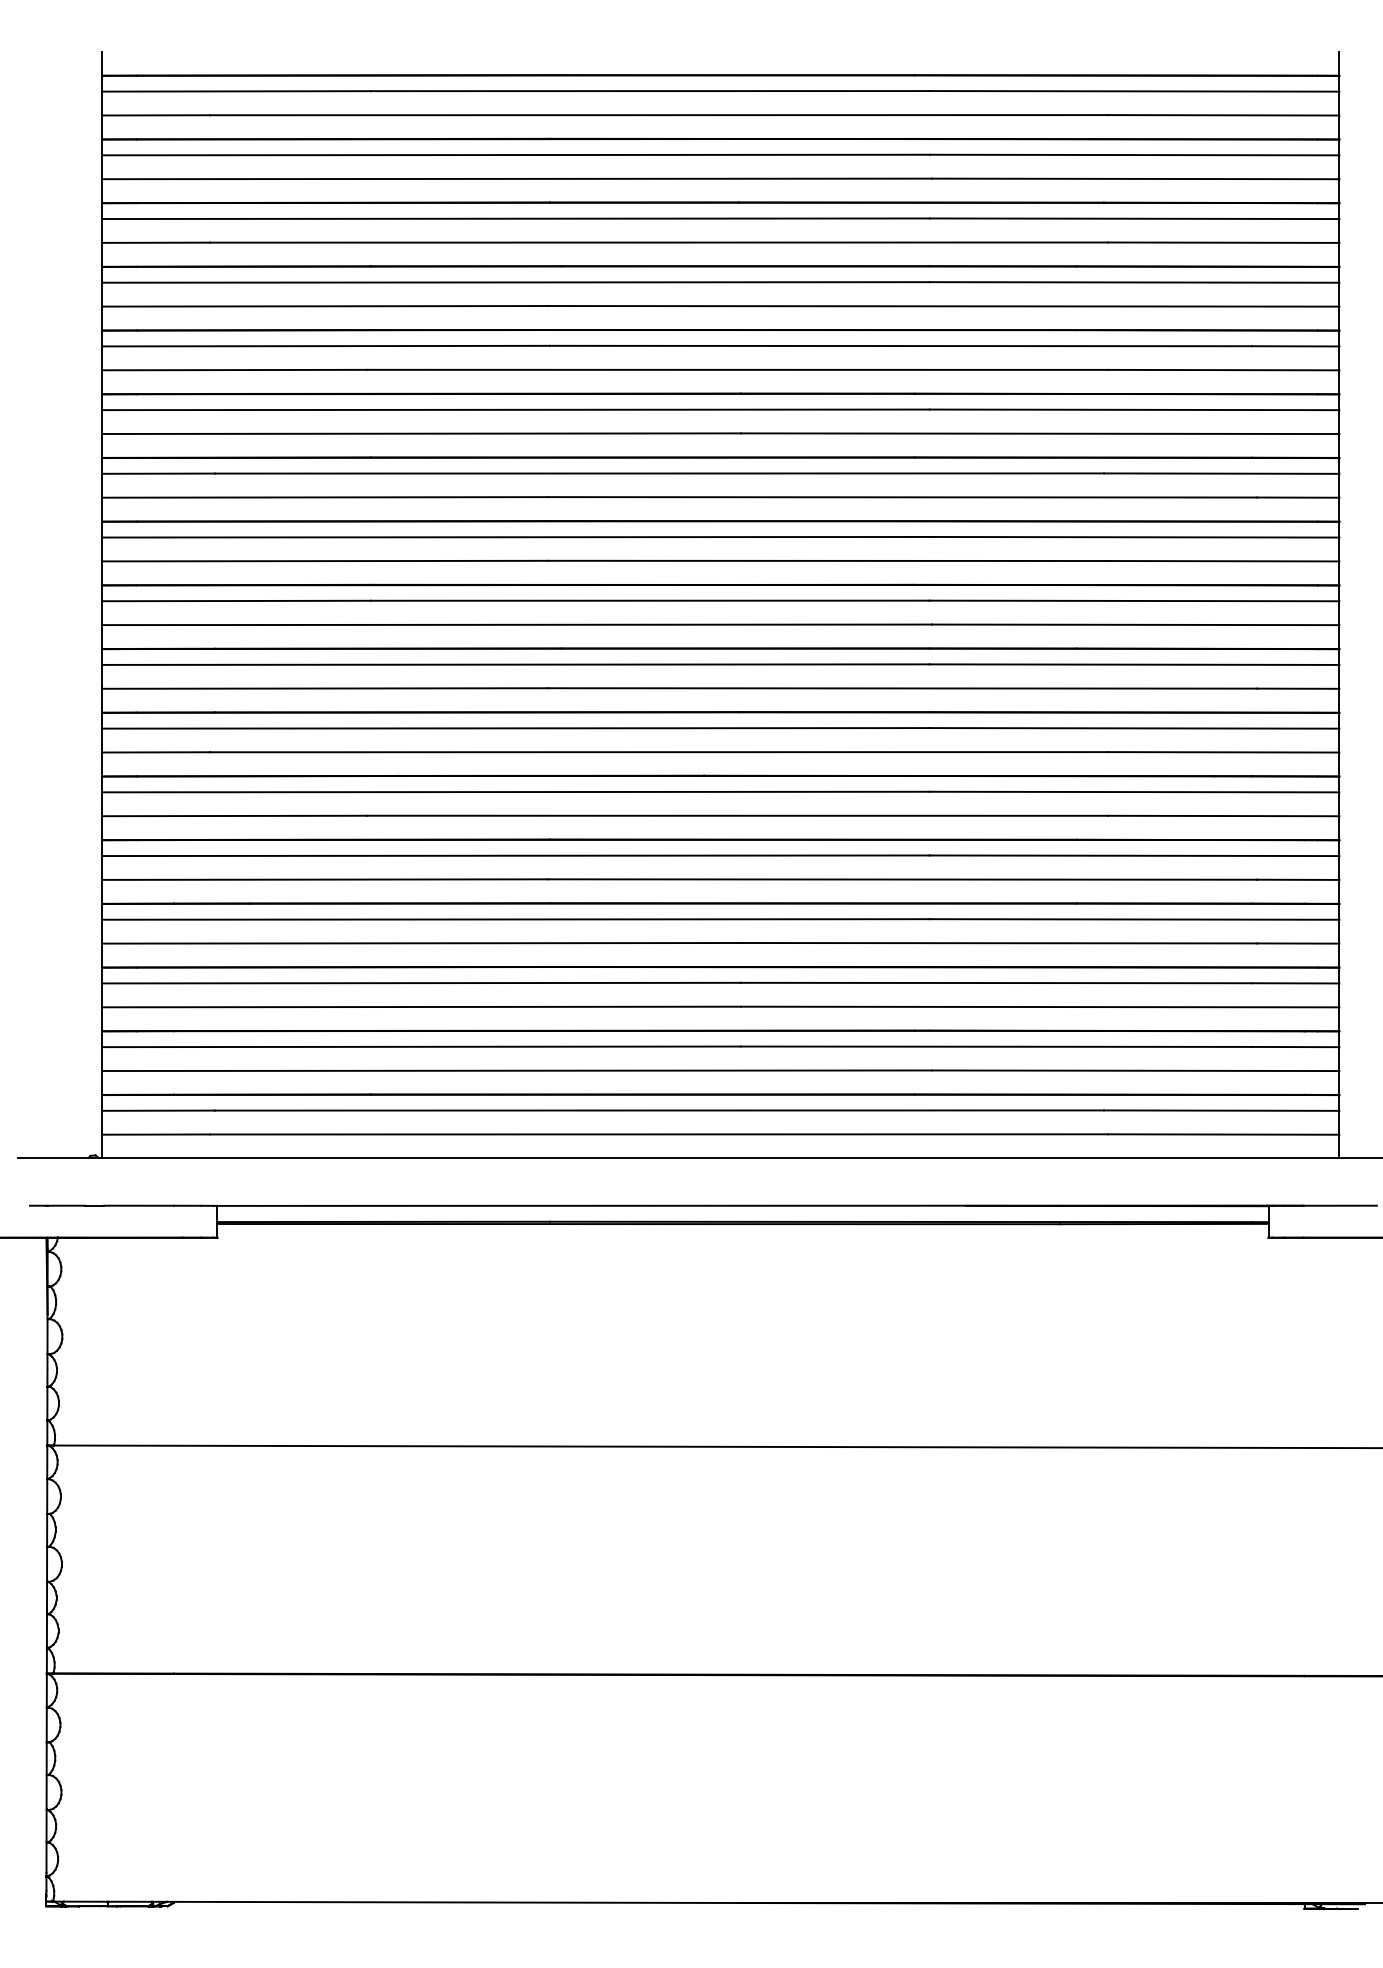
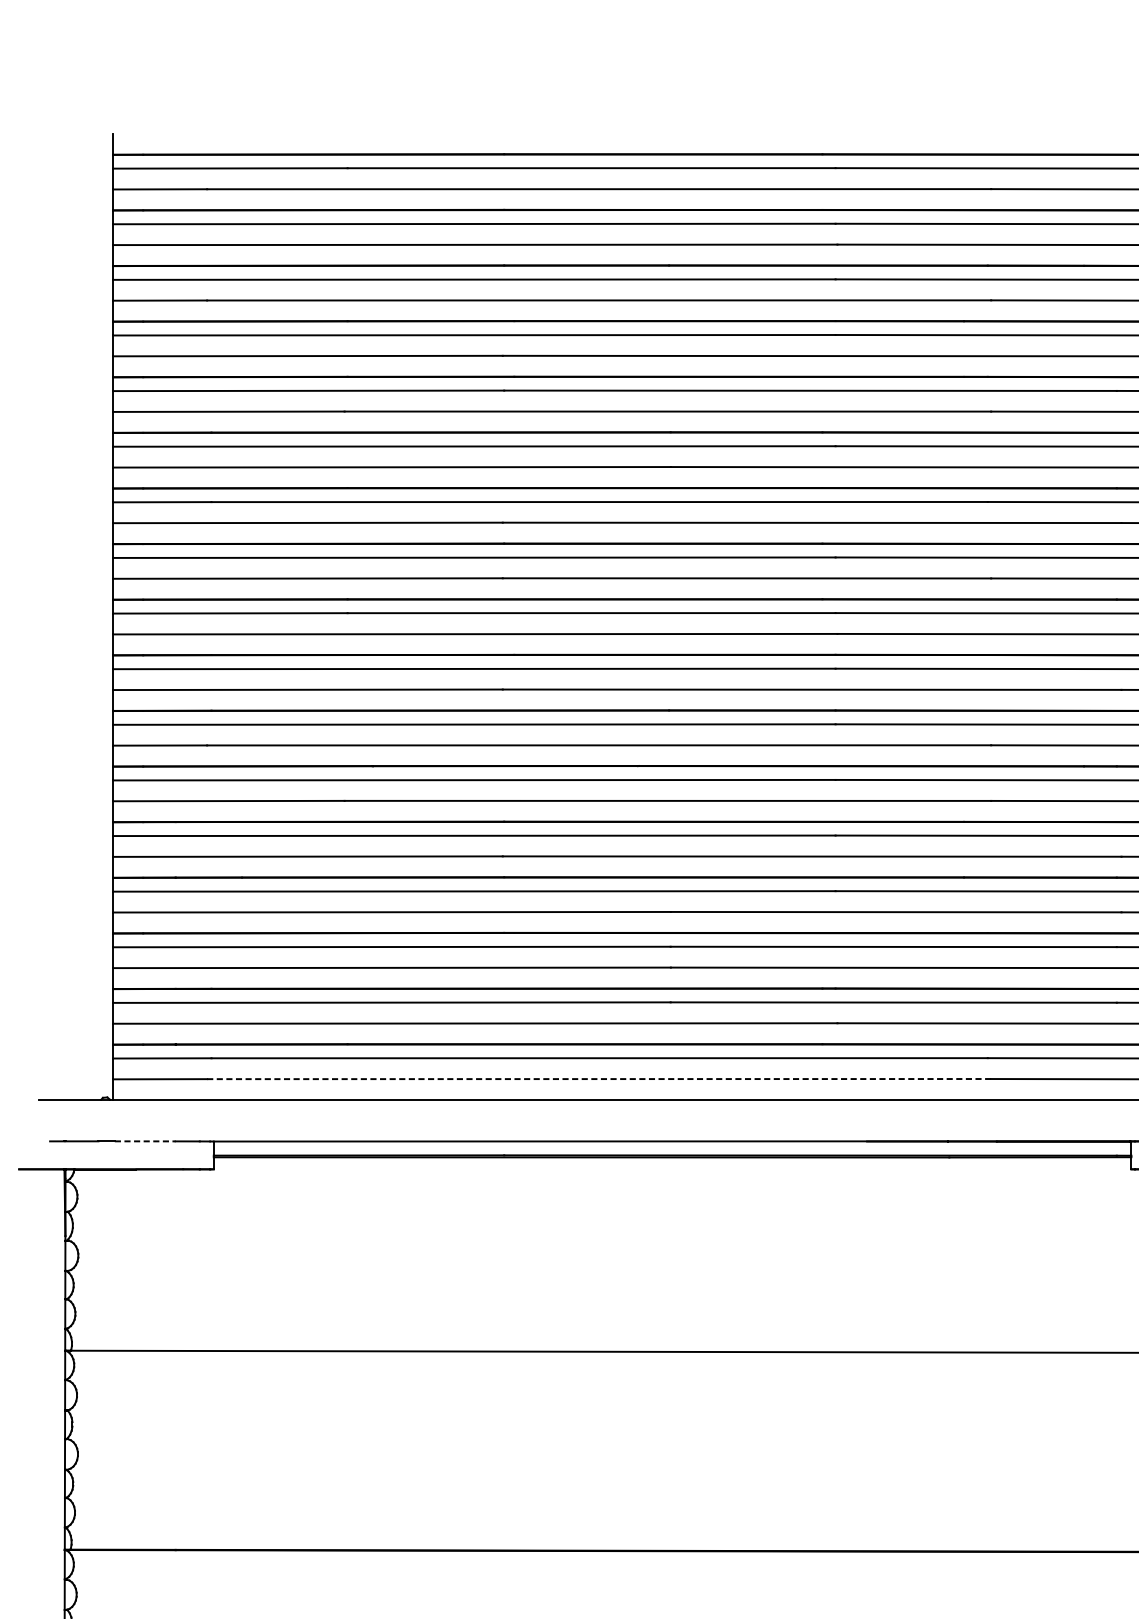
line: (658, 1134) -> (598, 1079), solid -> dashed
line: (139, 1205) -> (145, 1141), solid -> dashed

